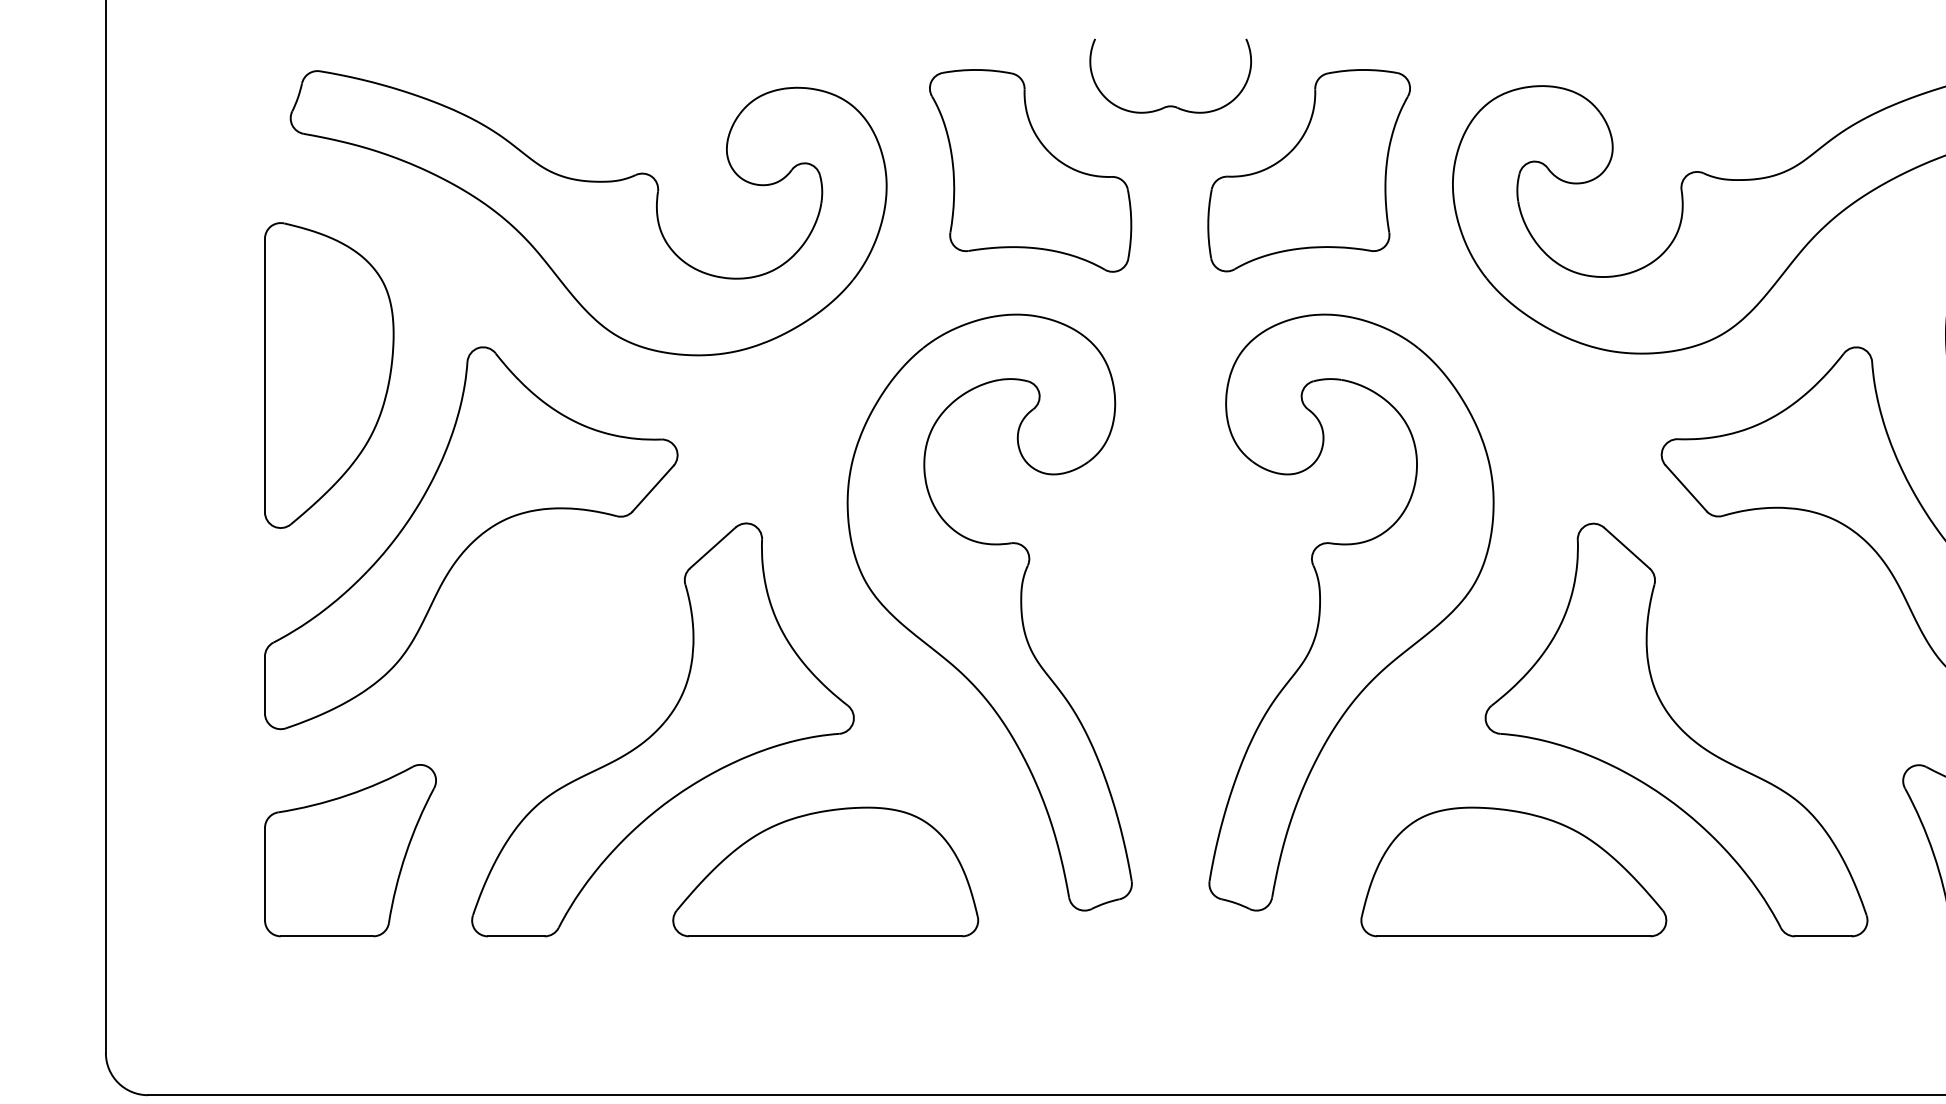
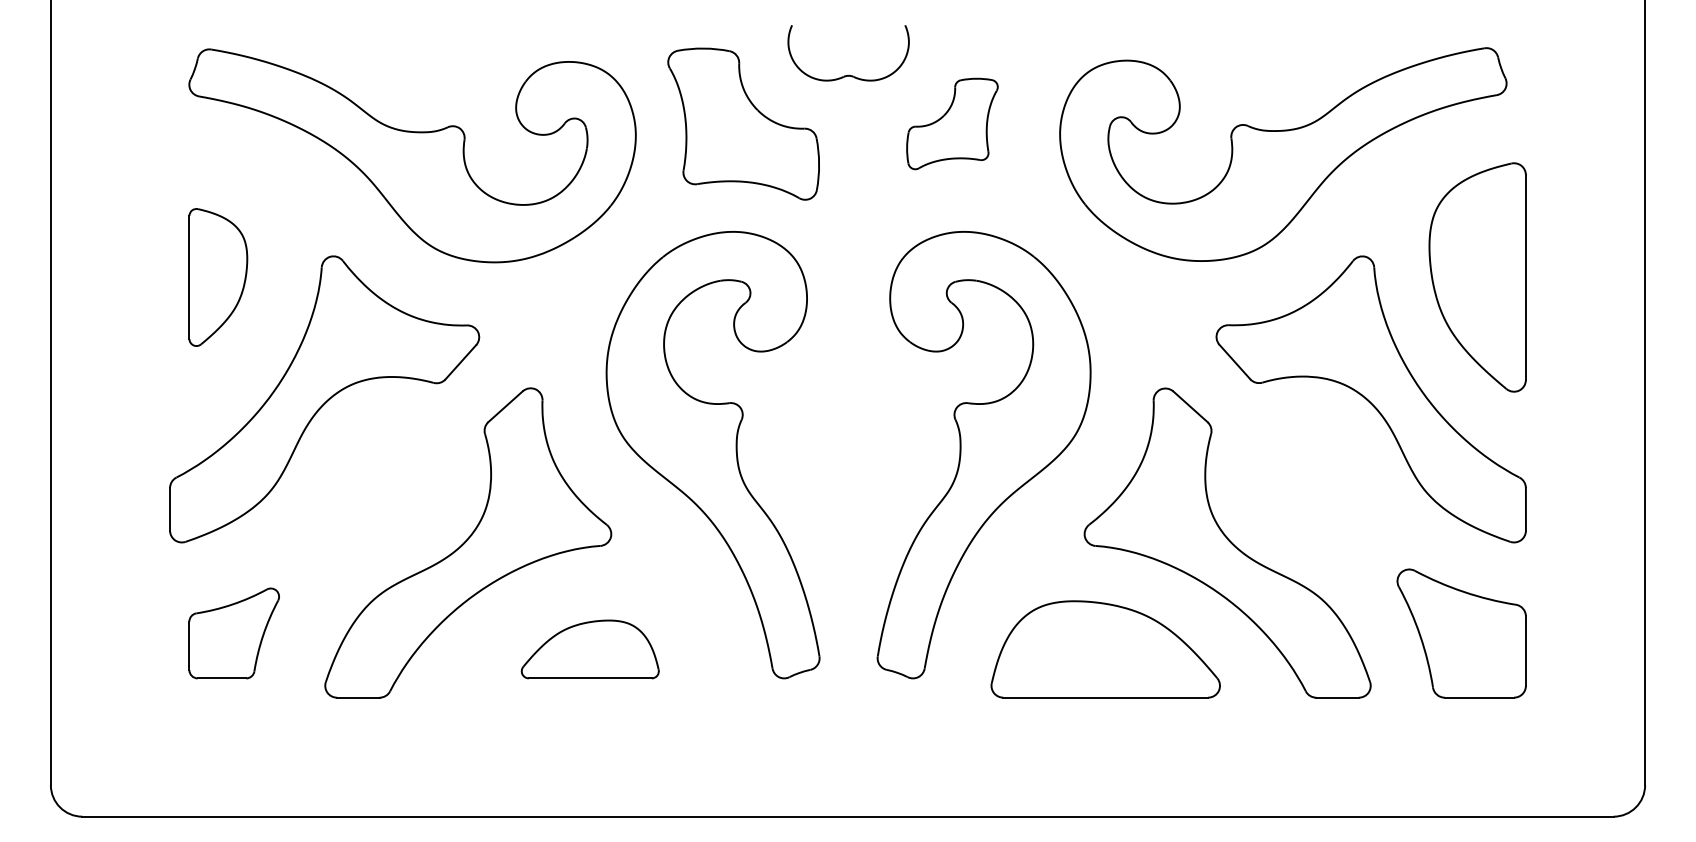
part: (1309, 169) -> (952, 123), size x0.6
part: (329, 375) -> (218, 277), size x0.6
part: (350, 850) -> (234, 633), size x0.7
part: (826, 872) -> (590, 649), size x0.6

